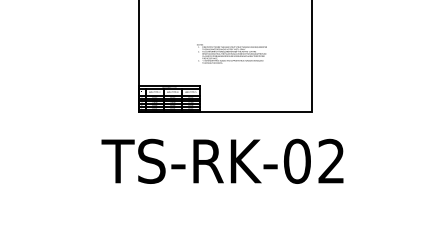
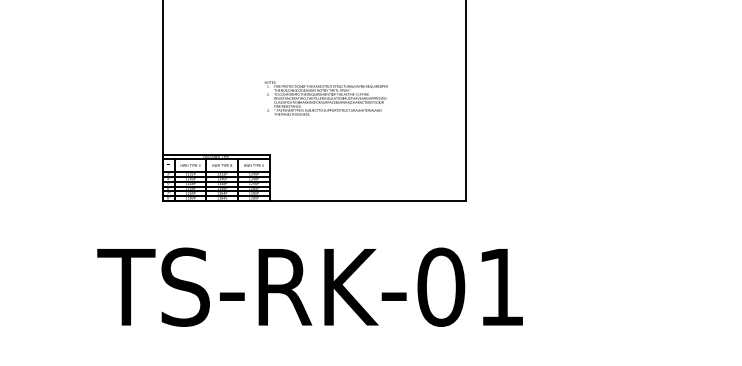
text: (330, 160) -> (499, 285), TS-RK-02 -> TS-RK-01

